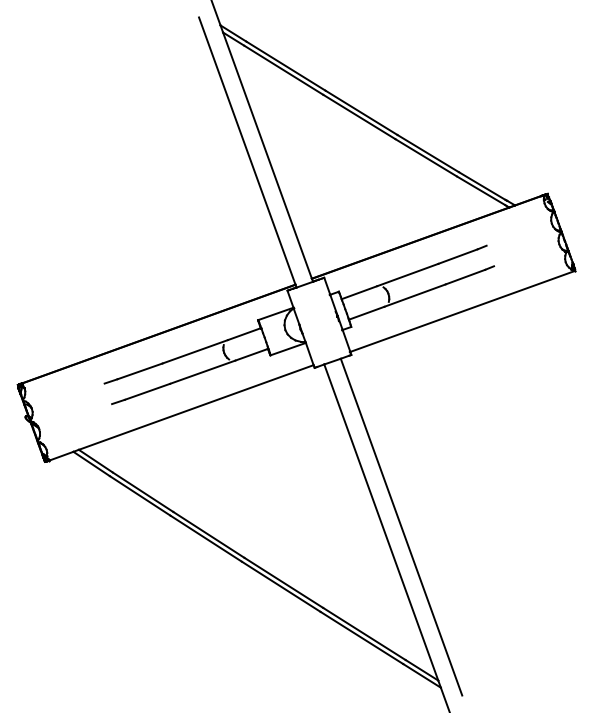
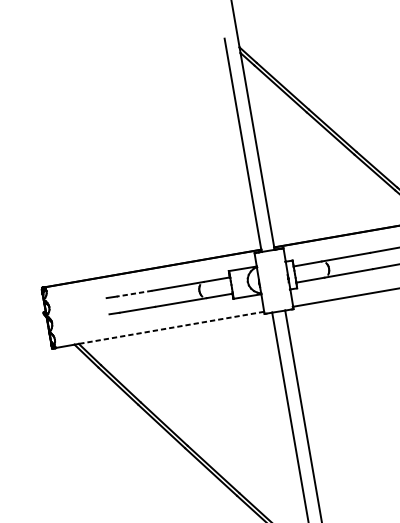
line: (140, 371) -> (134, 293), solid -> dashed
line: (196, 407) -> (171, 327), solid -> dashed

